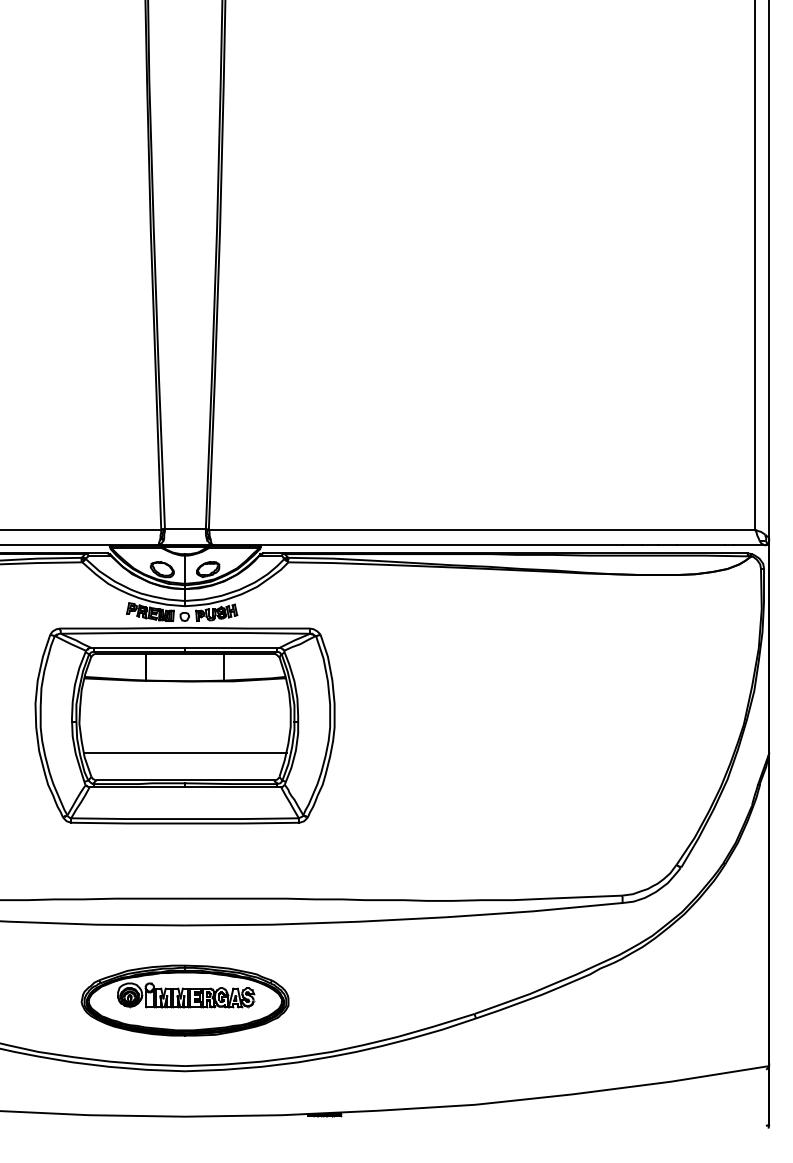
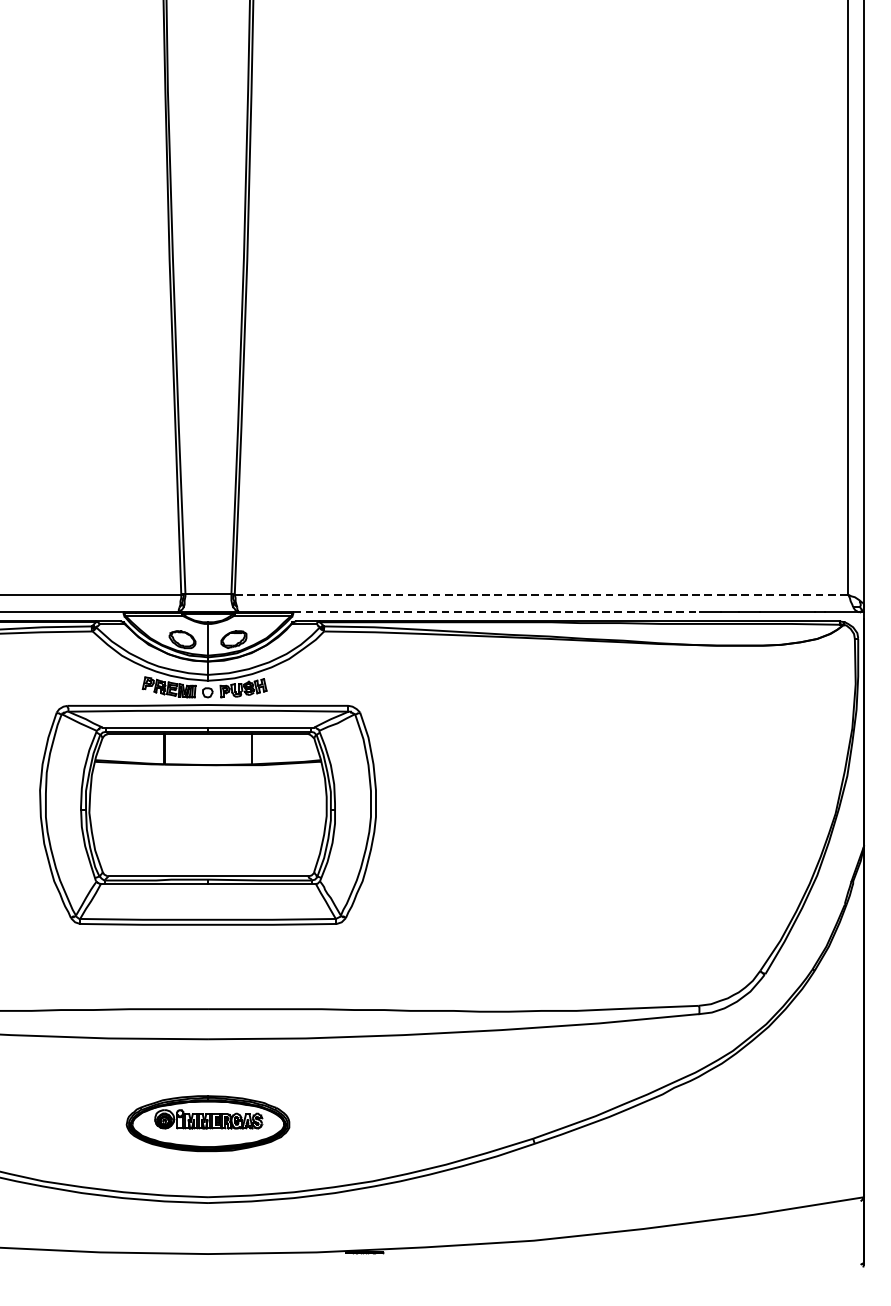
line: (481, 529) -> (540, 594), solid -> dashed
line: (442, 545) -> (497, 612), solid -> dashed
line: (185, 752) -> (208, 845), removed
part: (184, 1000) -> (207, 1123), size x0.7

